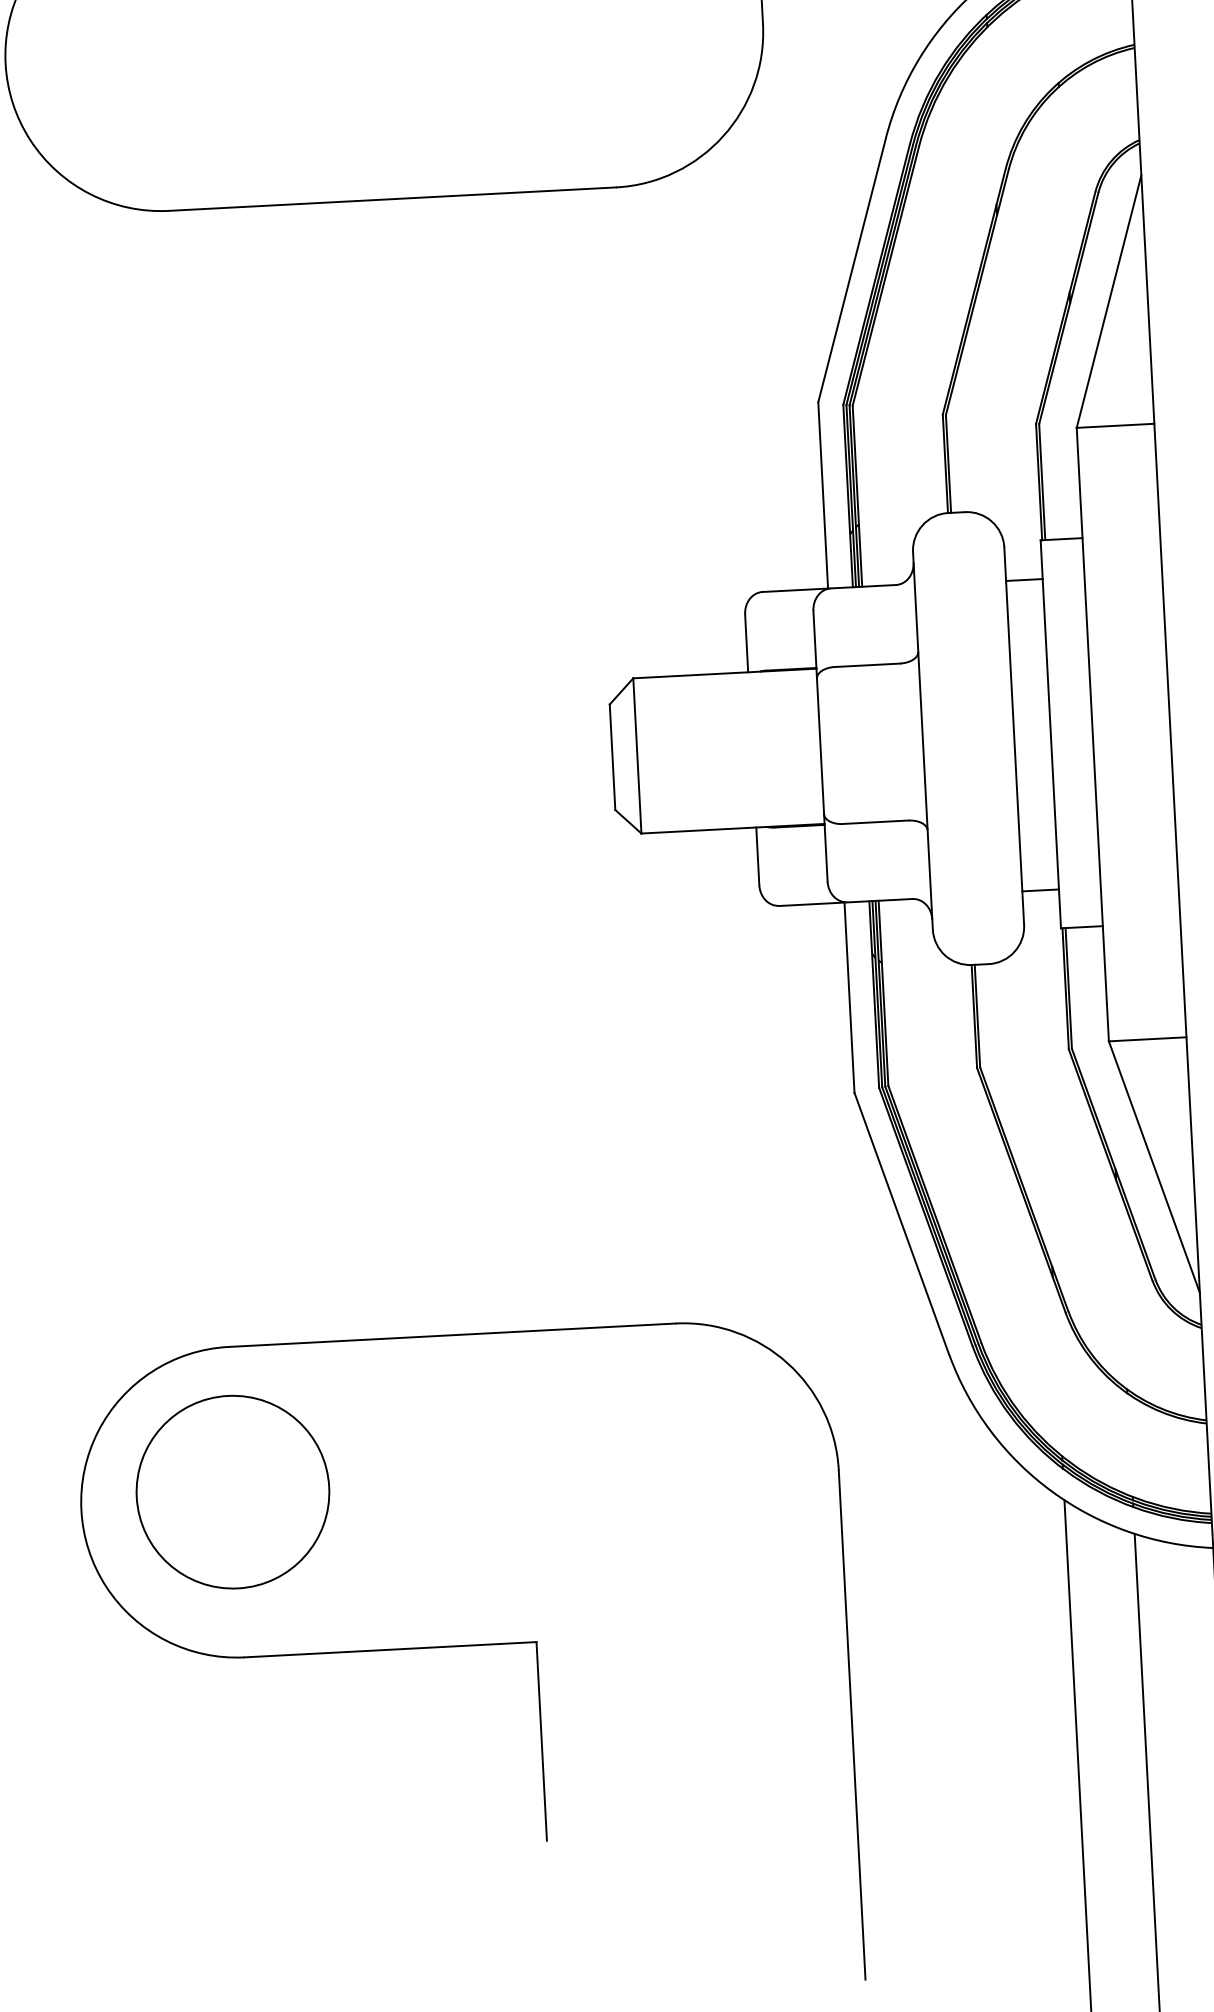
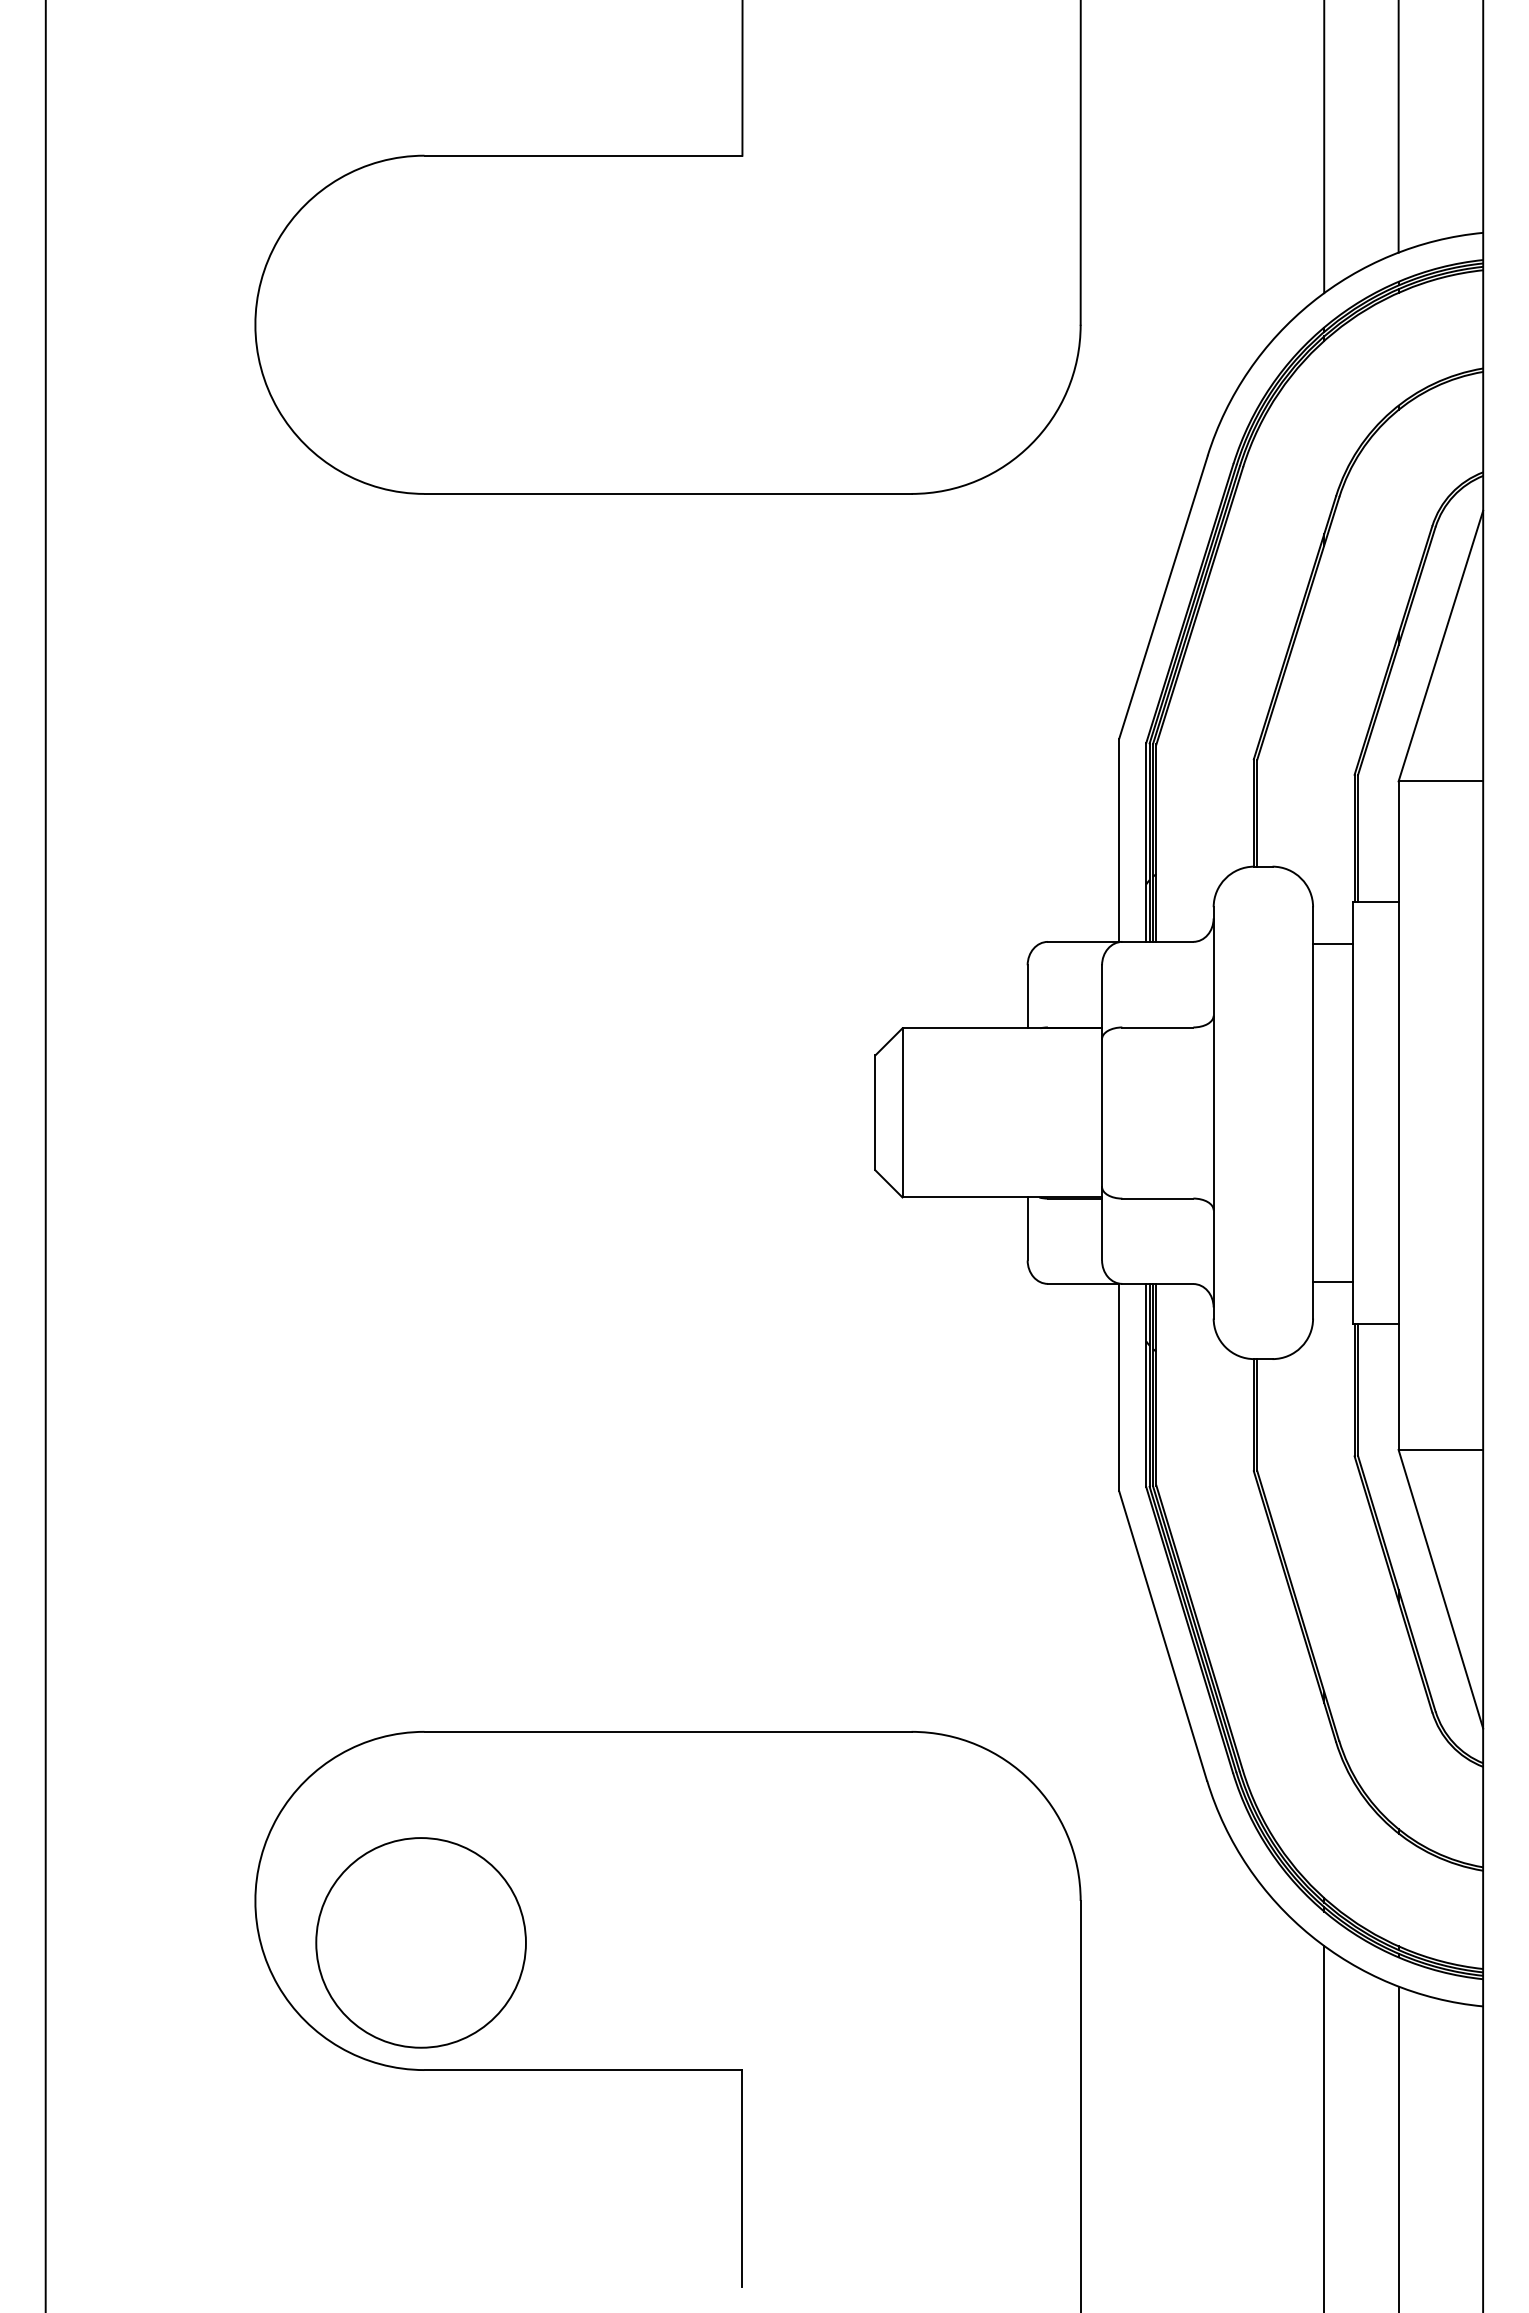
circle: (232, 1491) -> (420, 1942), moved

